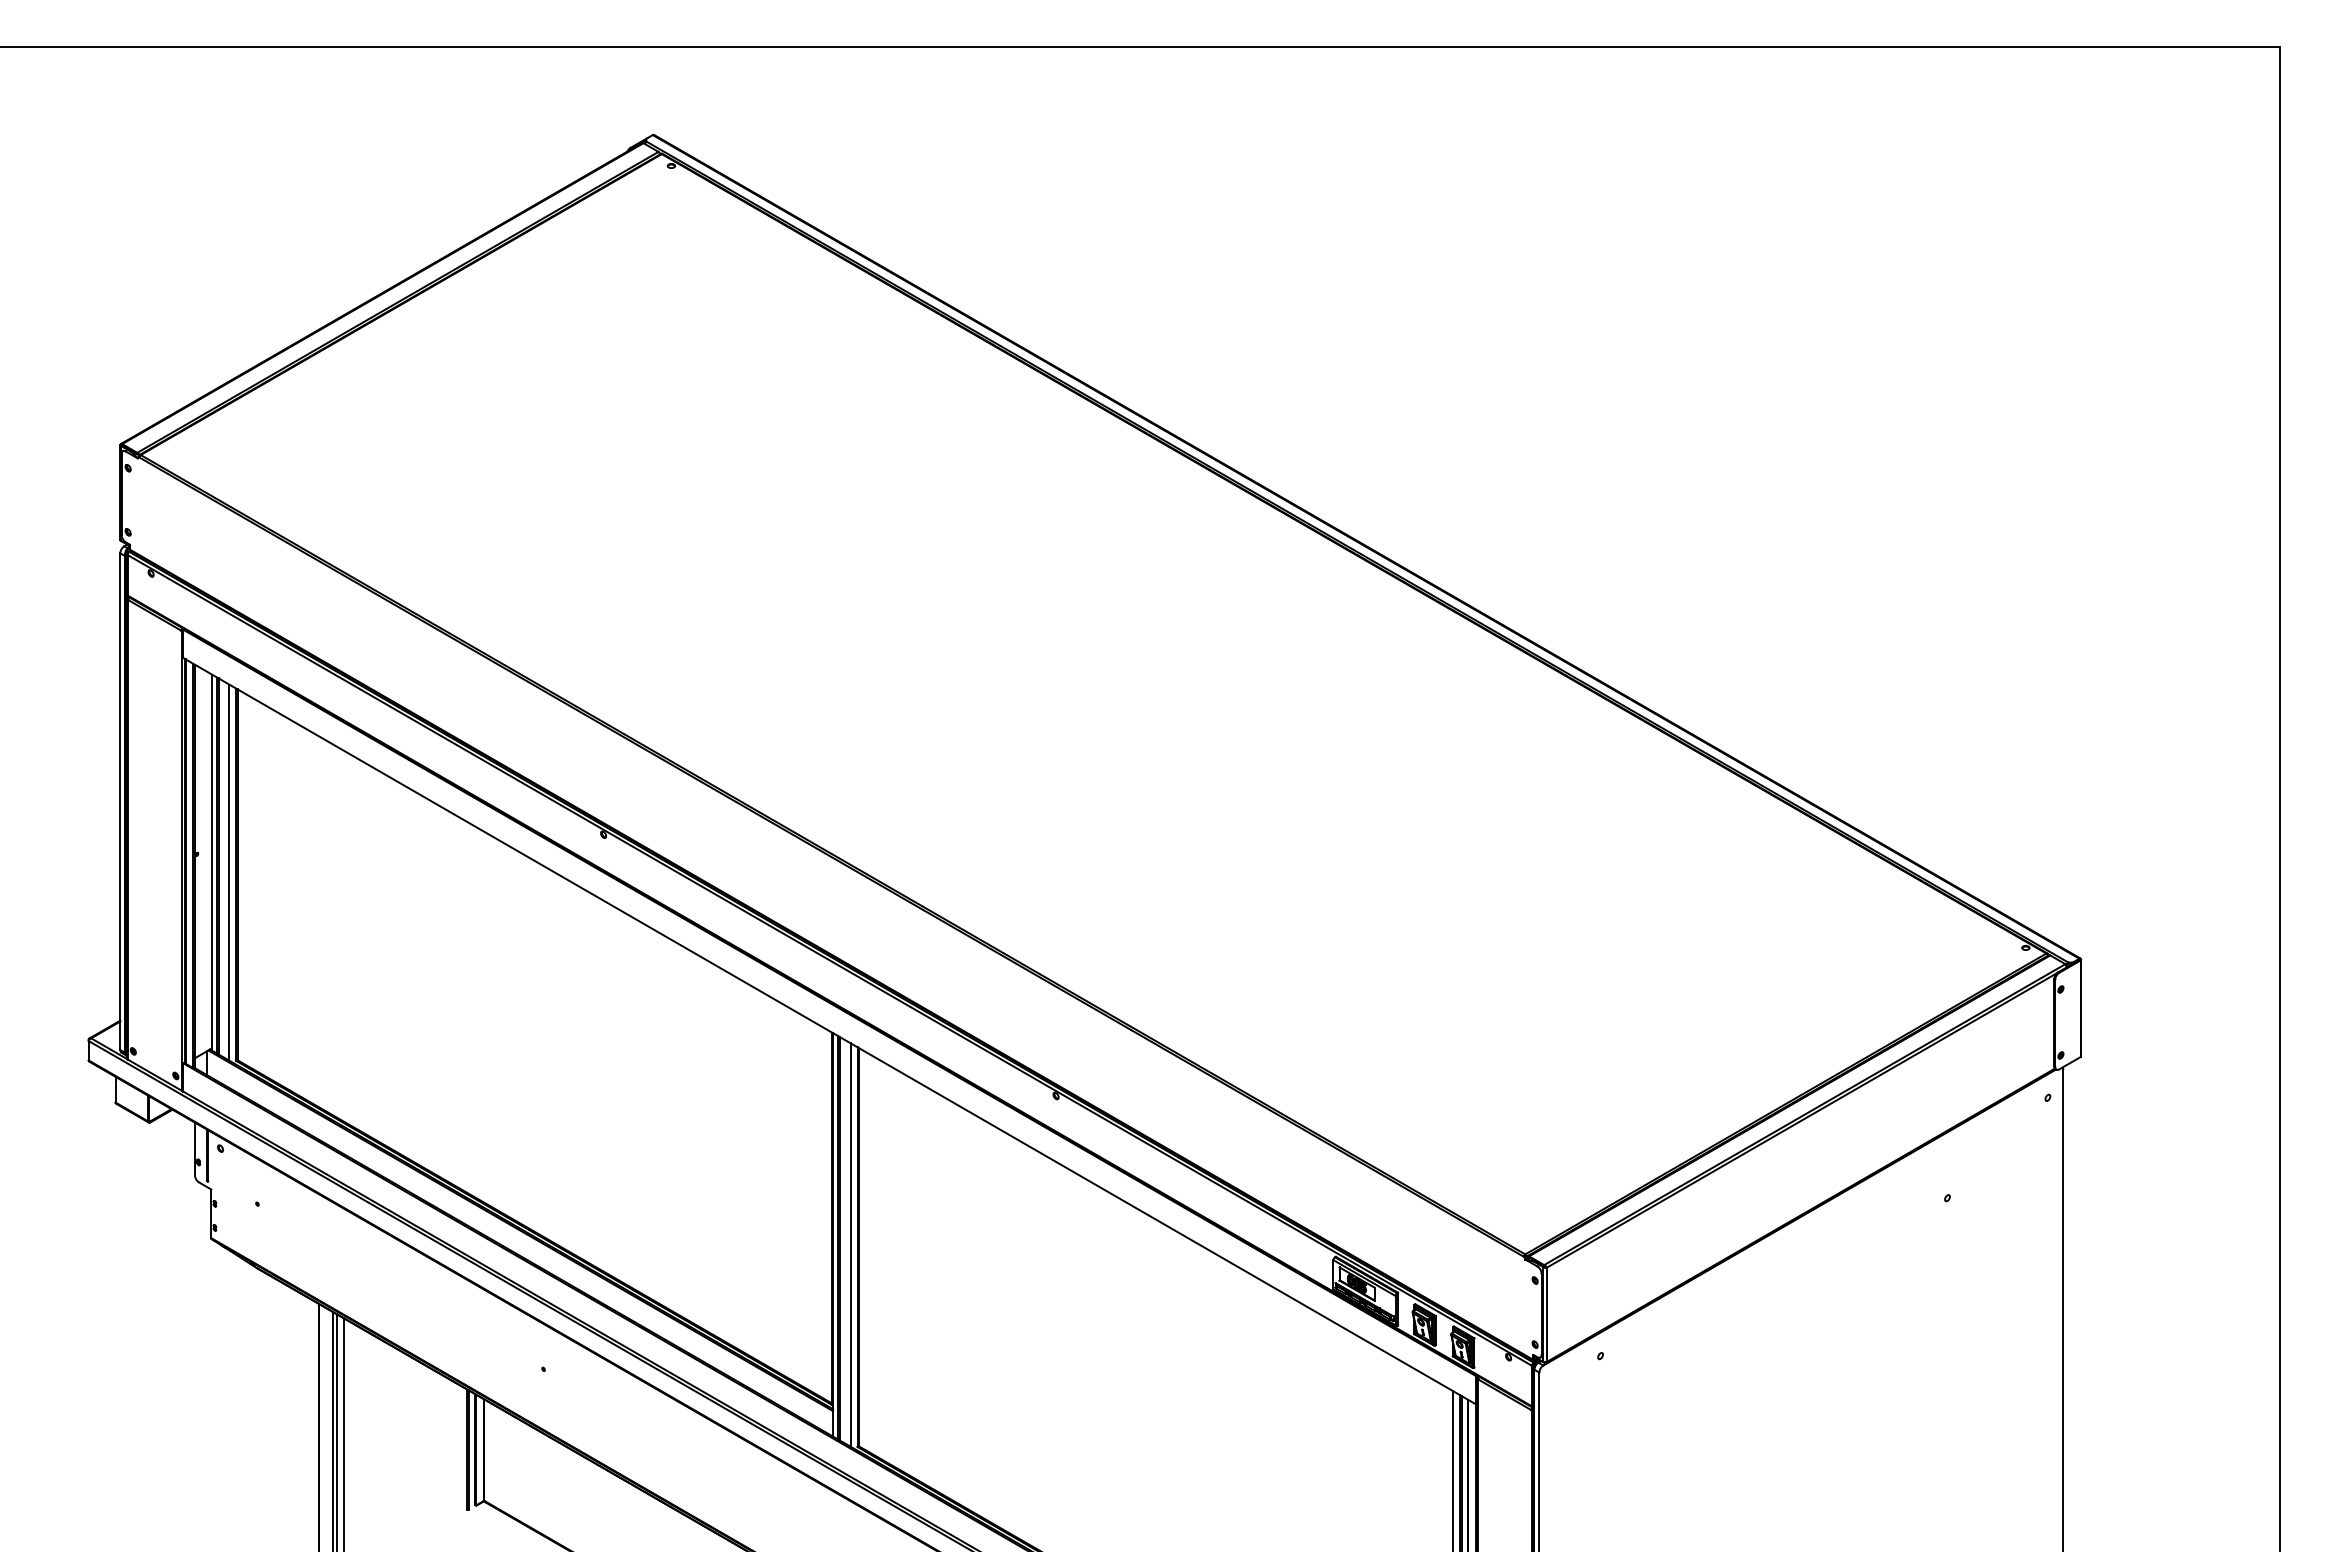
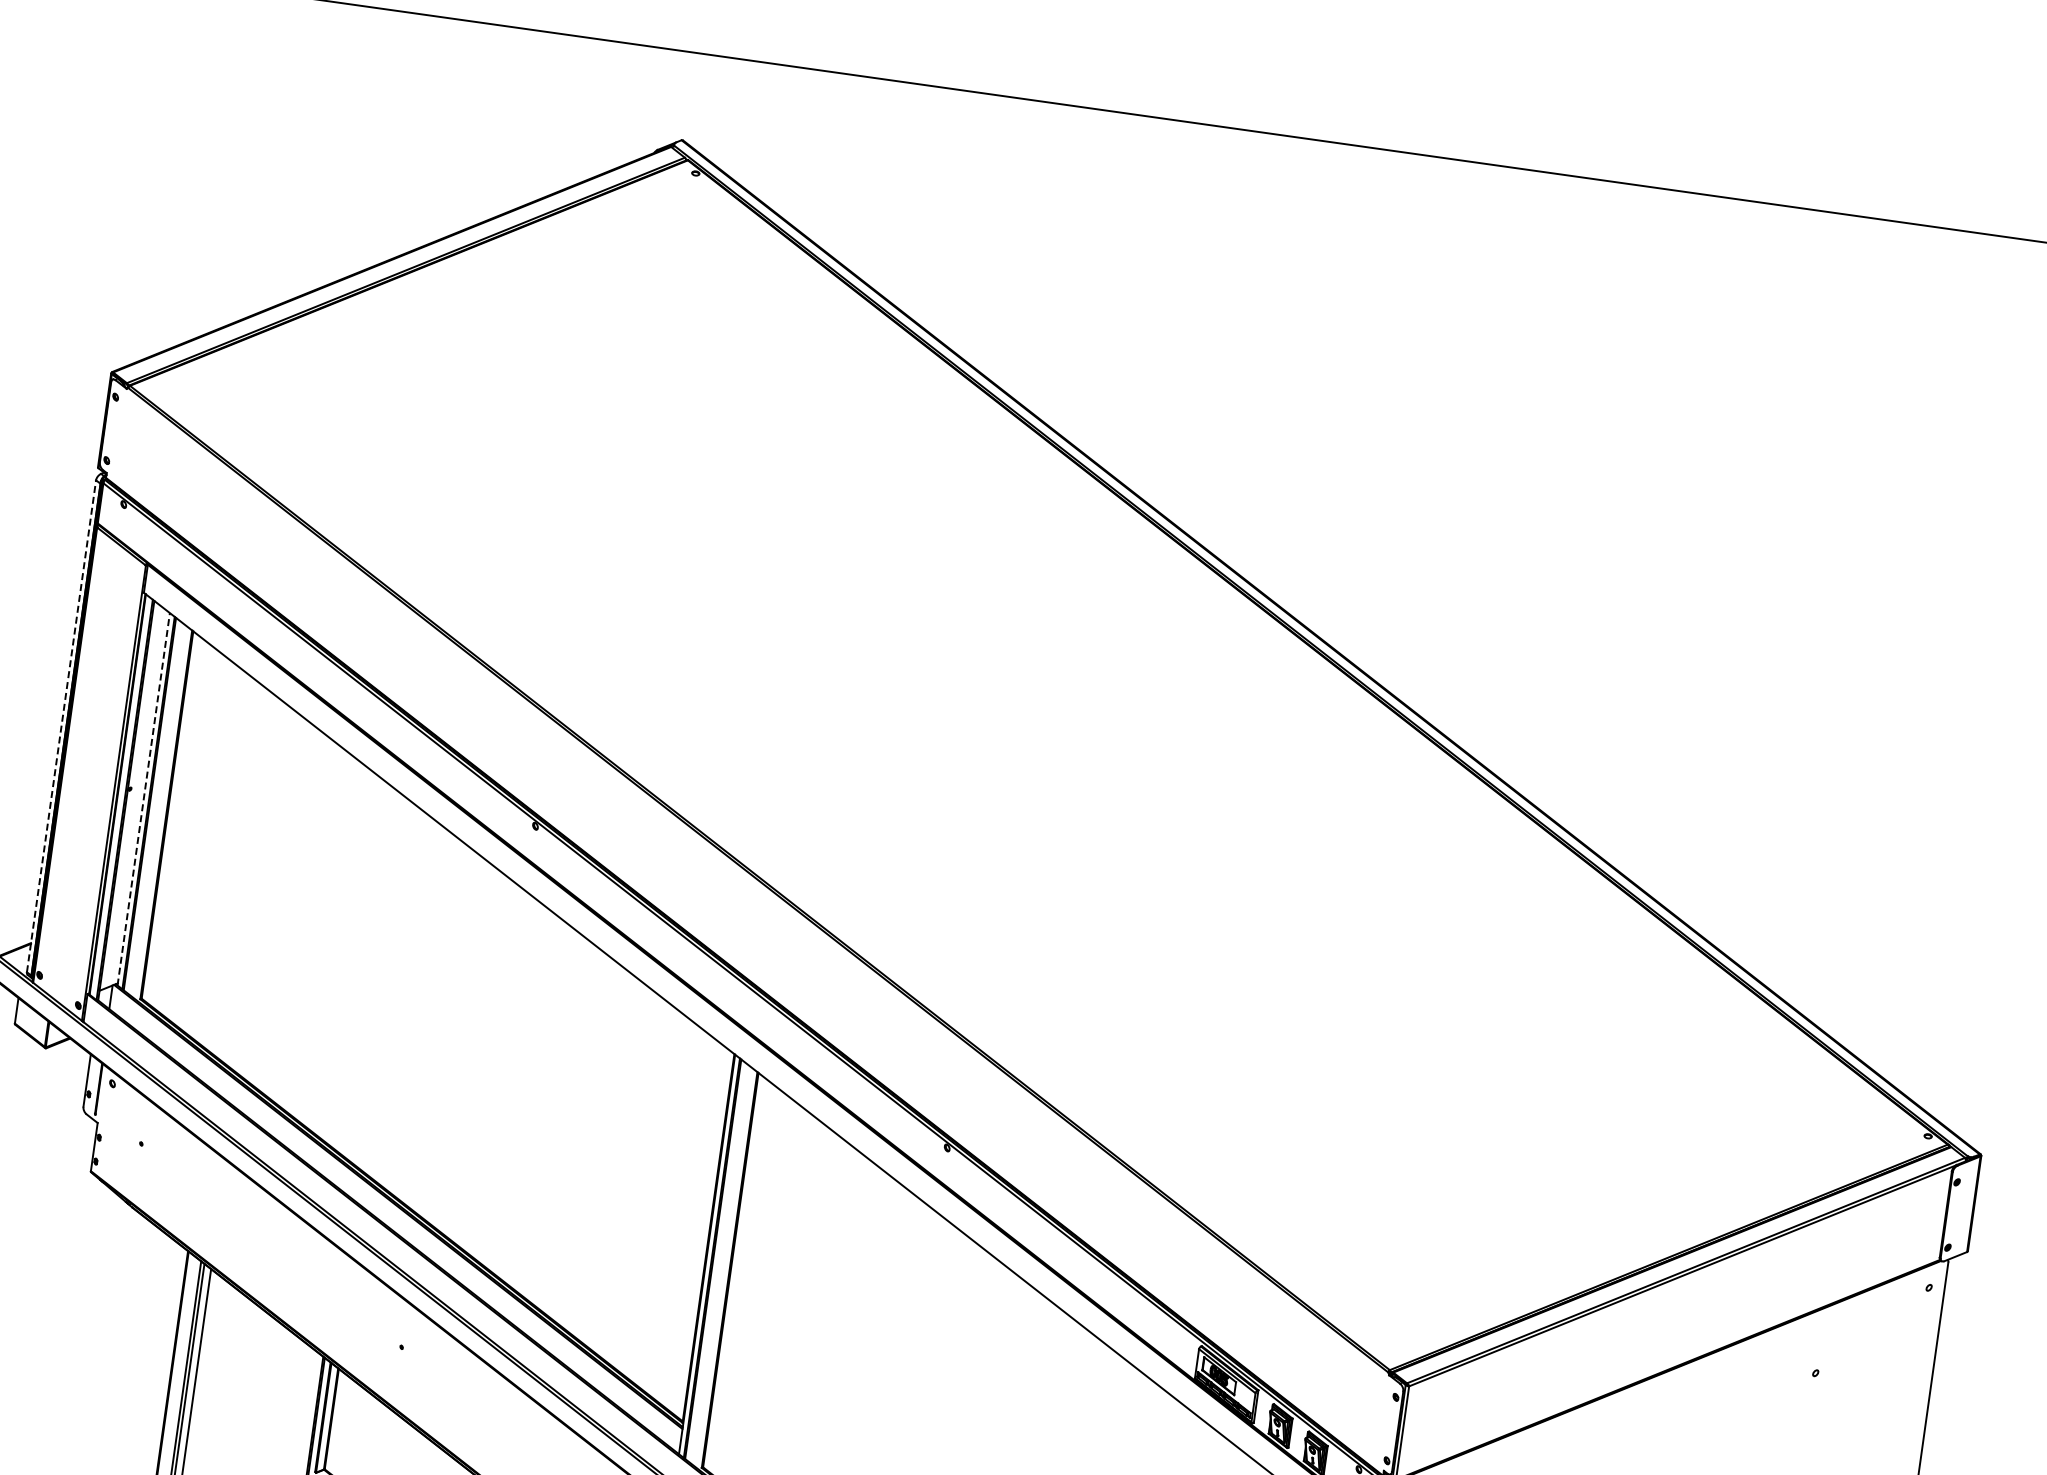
line: (120, 801) -> (61, 726), solid -> dashed
line: (211, 862) -> (143, 799), solid -> dashed
line: (229, 872) -> (159, 811), removed
line: (850, 1244) -> (722, 1266), removed

